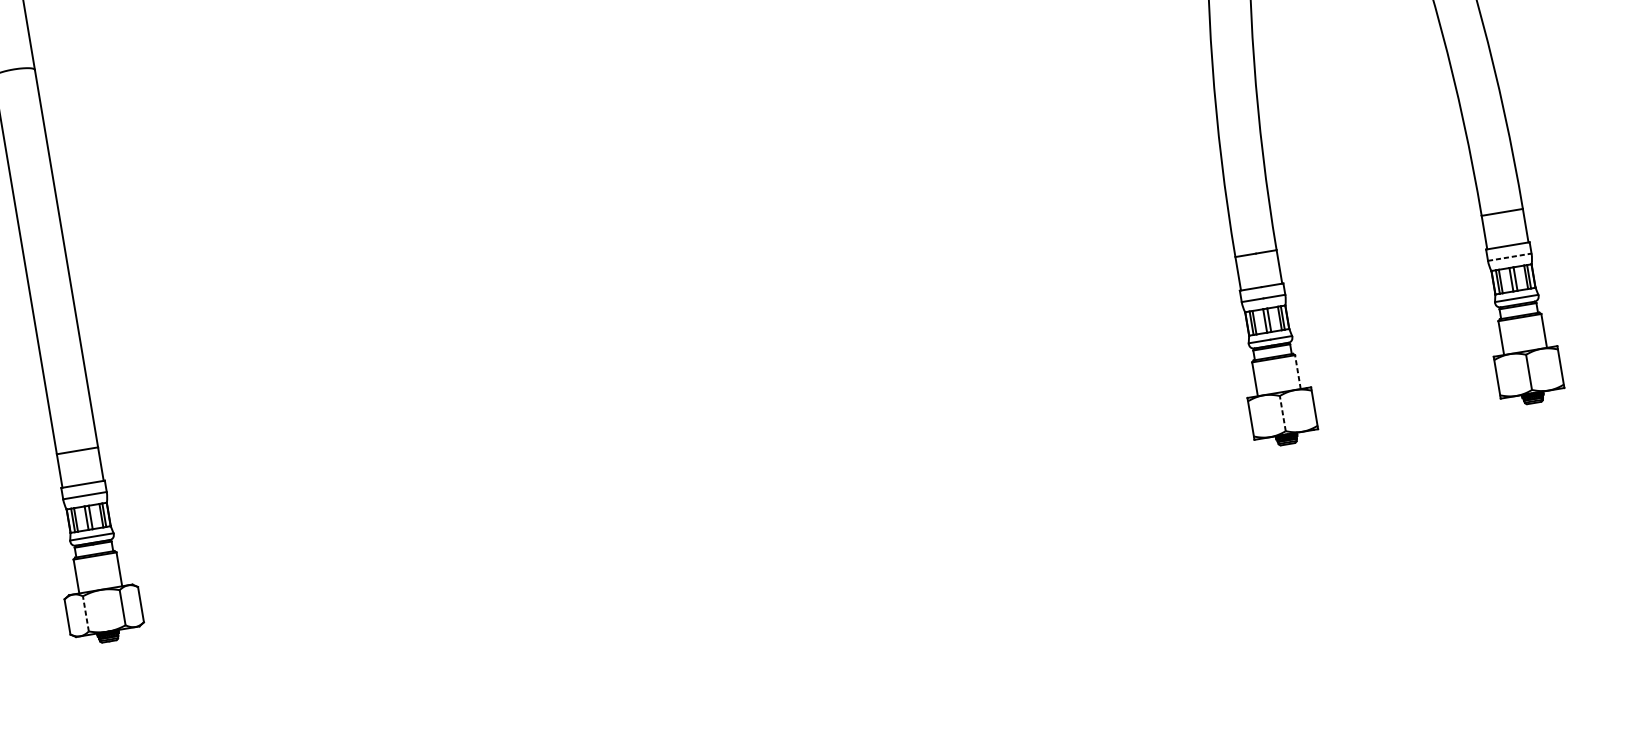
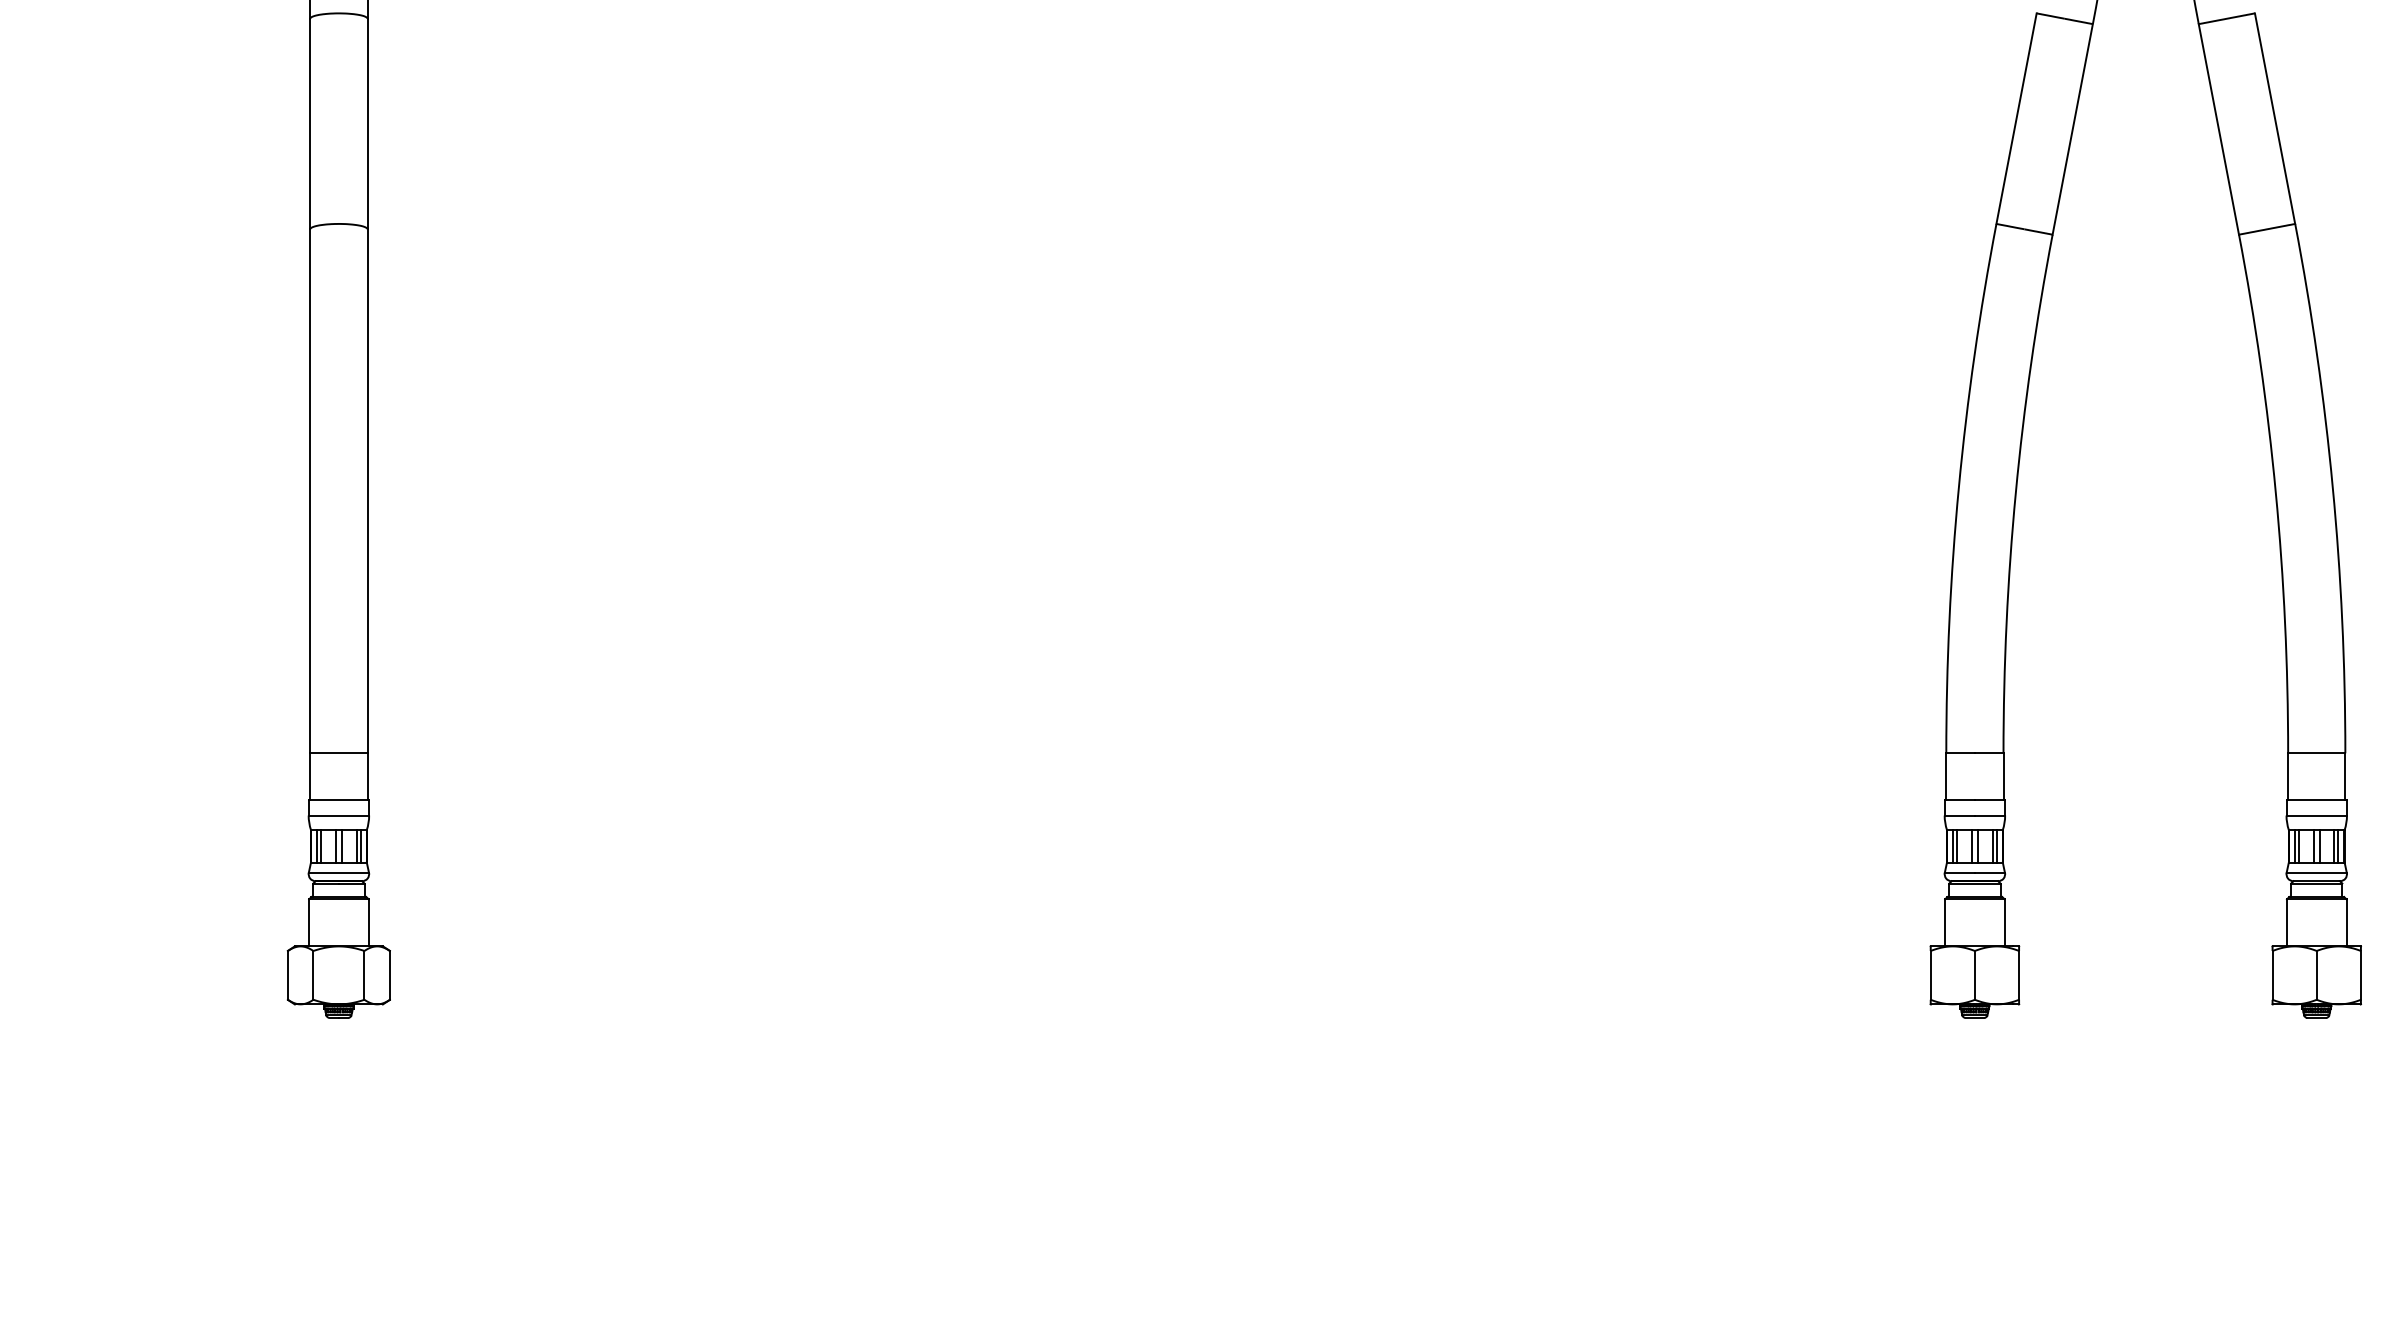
line: (1510, 257) -> (2317, 815), dashed -> solid
line: (1297, 371) -> (2004, 922), dashed -> solid
line: (1282, 413) -> (1974, 974), dashed -> solid
line: (85, 613) -> (313, 974), dashed -> solid

